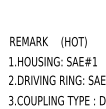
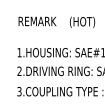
text: (28, 40) -> (36, 20), moved
text: (73, 41) -> (81, 21), moved

